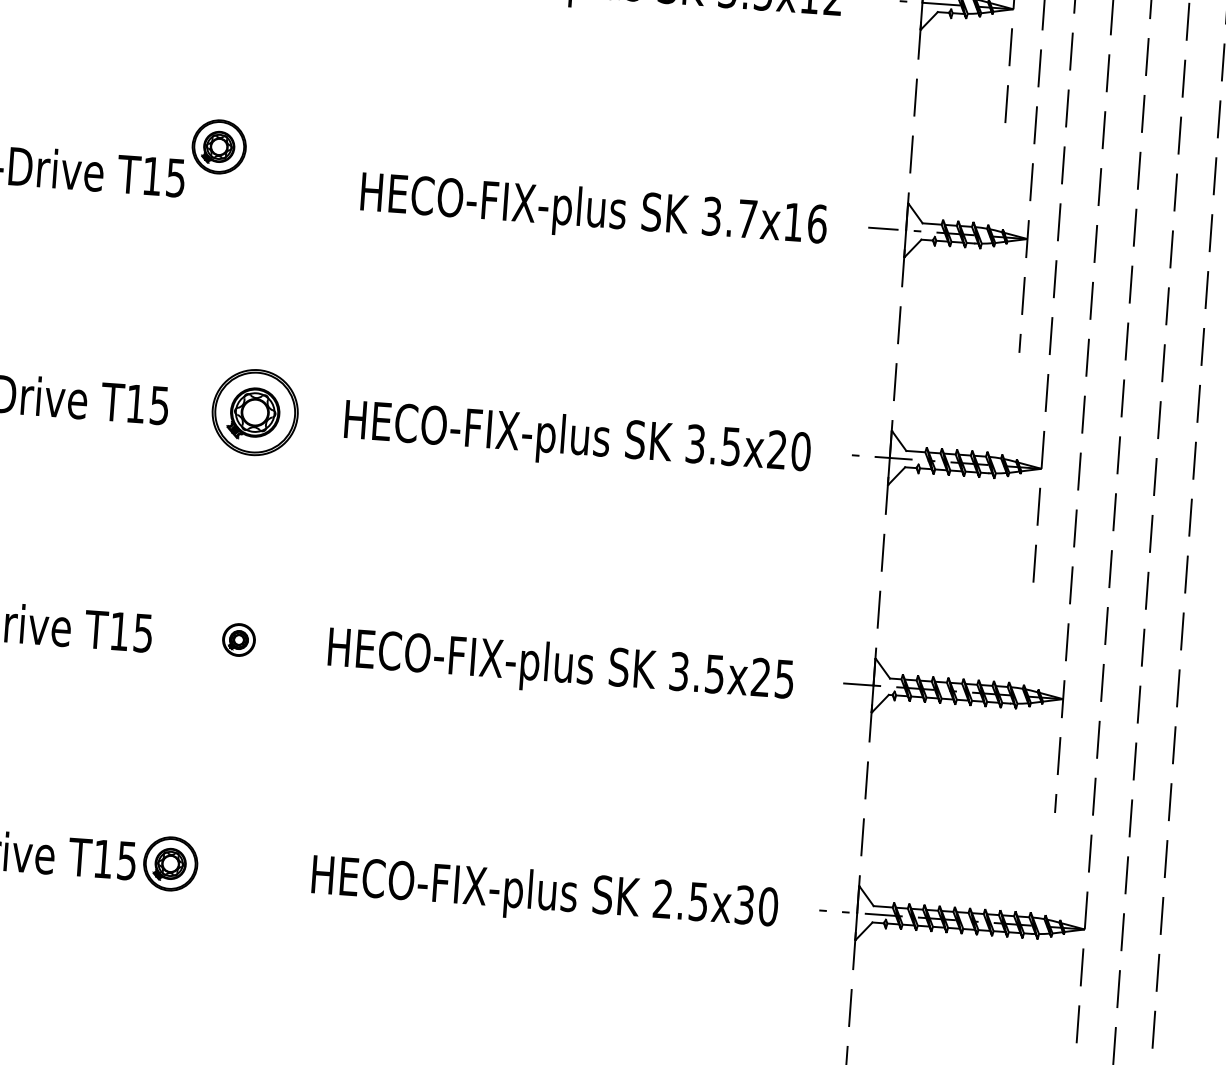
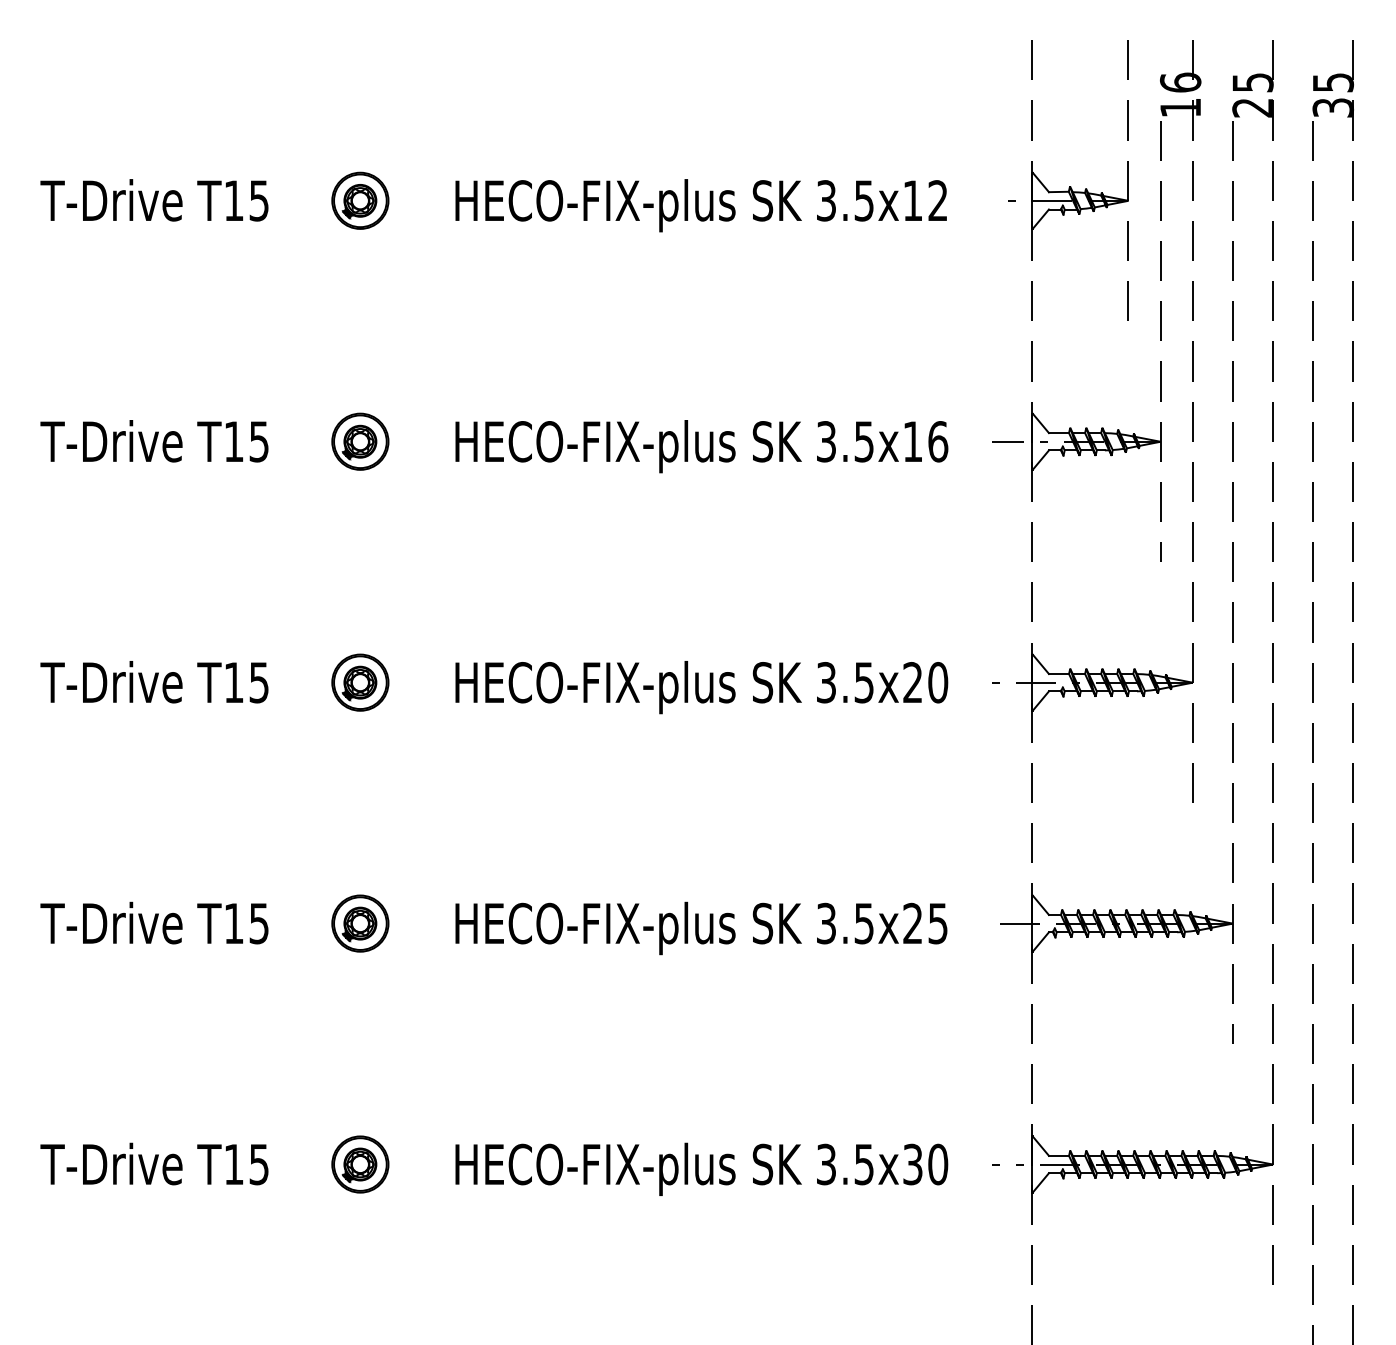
part: (219, 146) -> (360, 441), moved
text: (746, 218) -> (863, 441), 3.7x16 -> 3.5x16
part: (255, 412) -> (360, 682), size x0.62
part: (239, 639) -> (360, 923), size x1.67
part: (170, 863) -> (360, 1164), moved
text: (662, 899) -> (825, 1164), 2.5x30 -> 3.5x30

